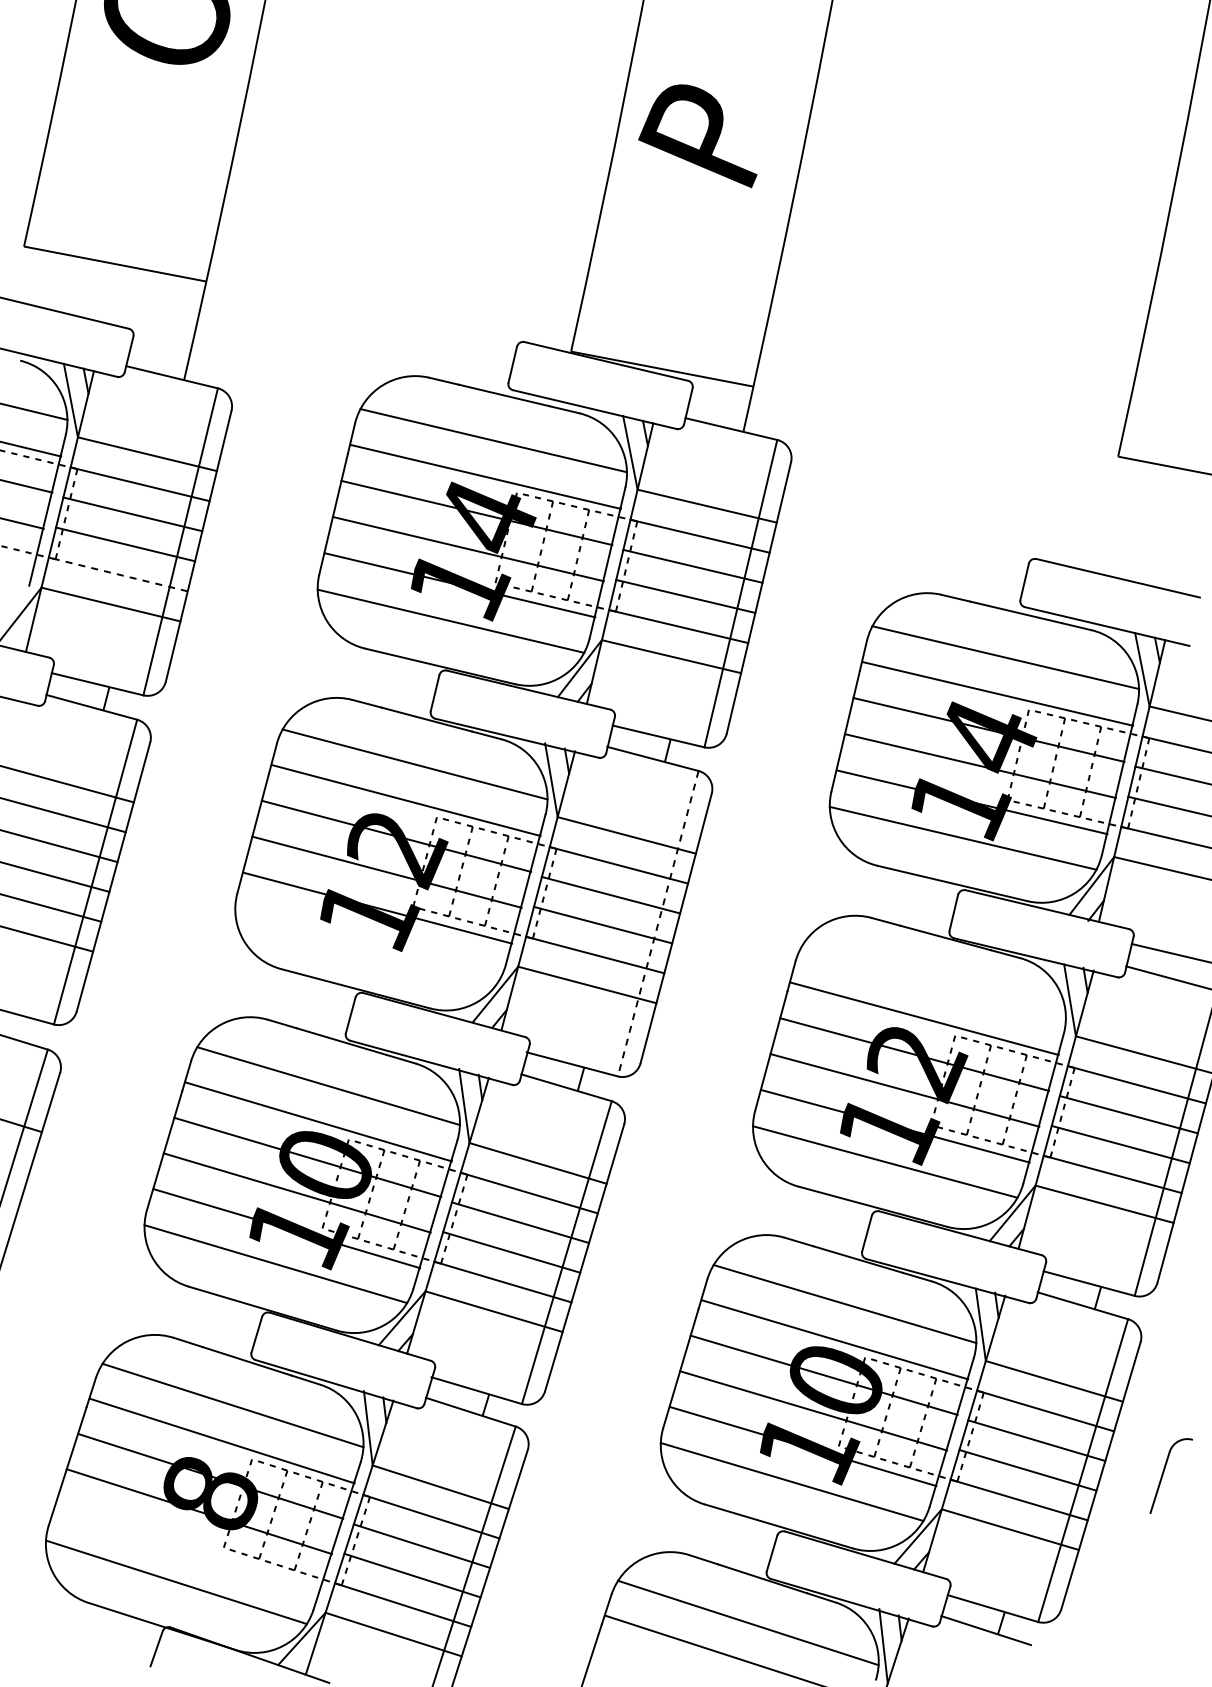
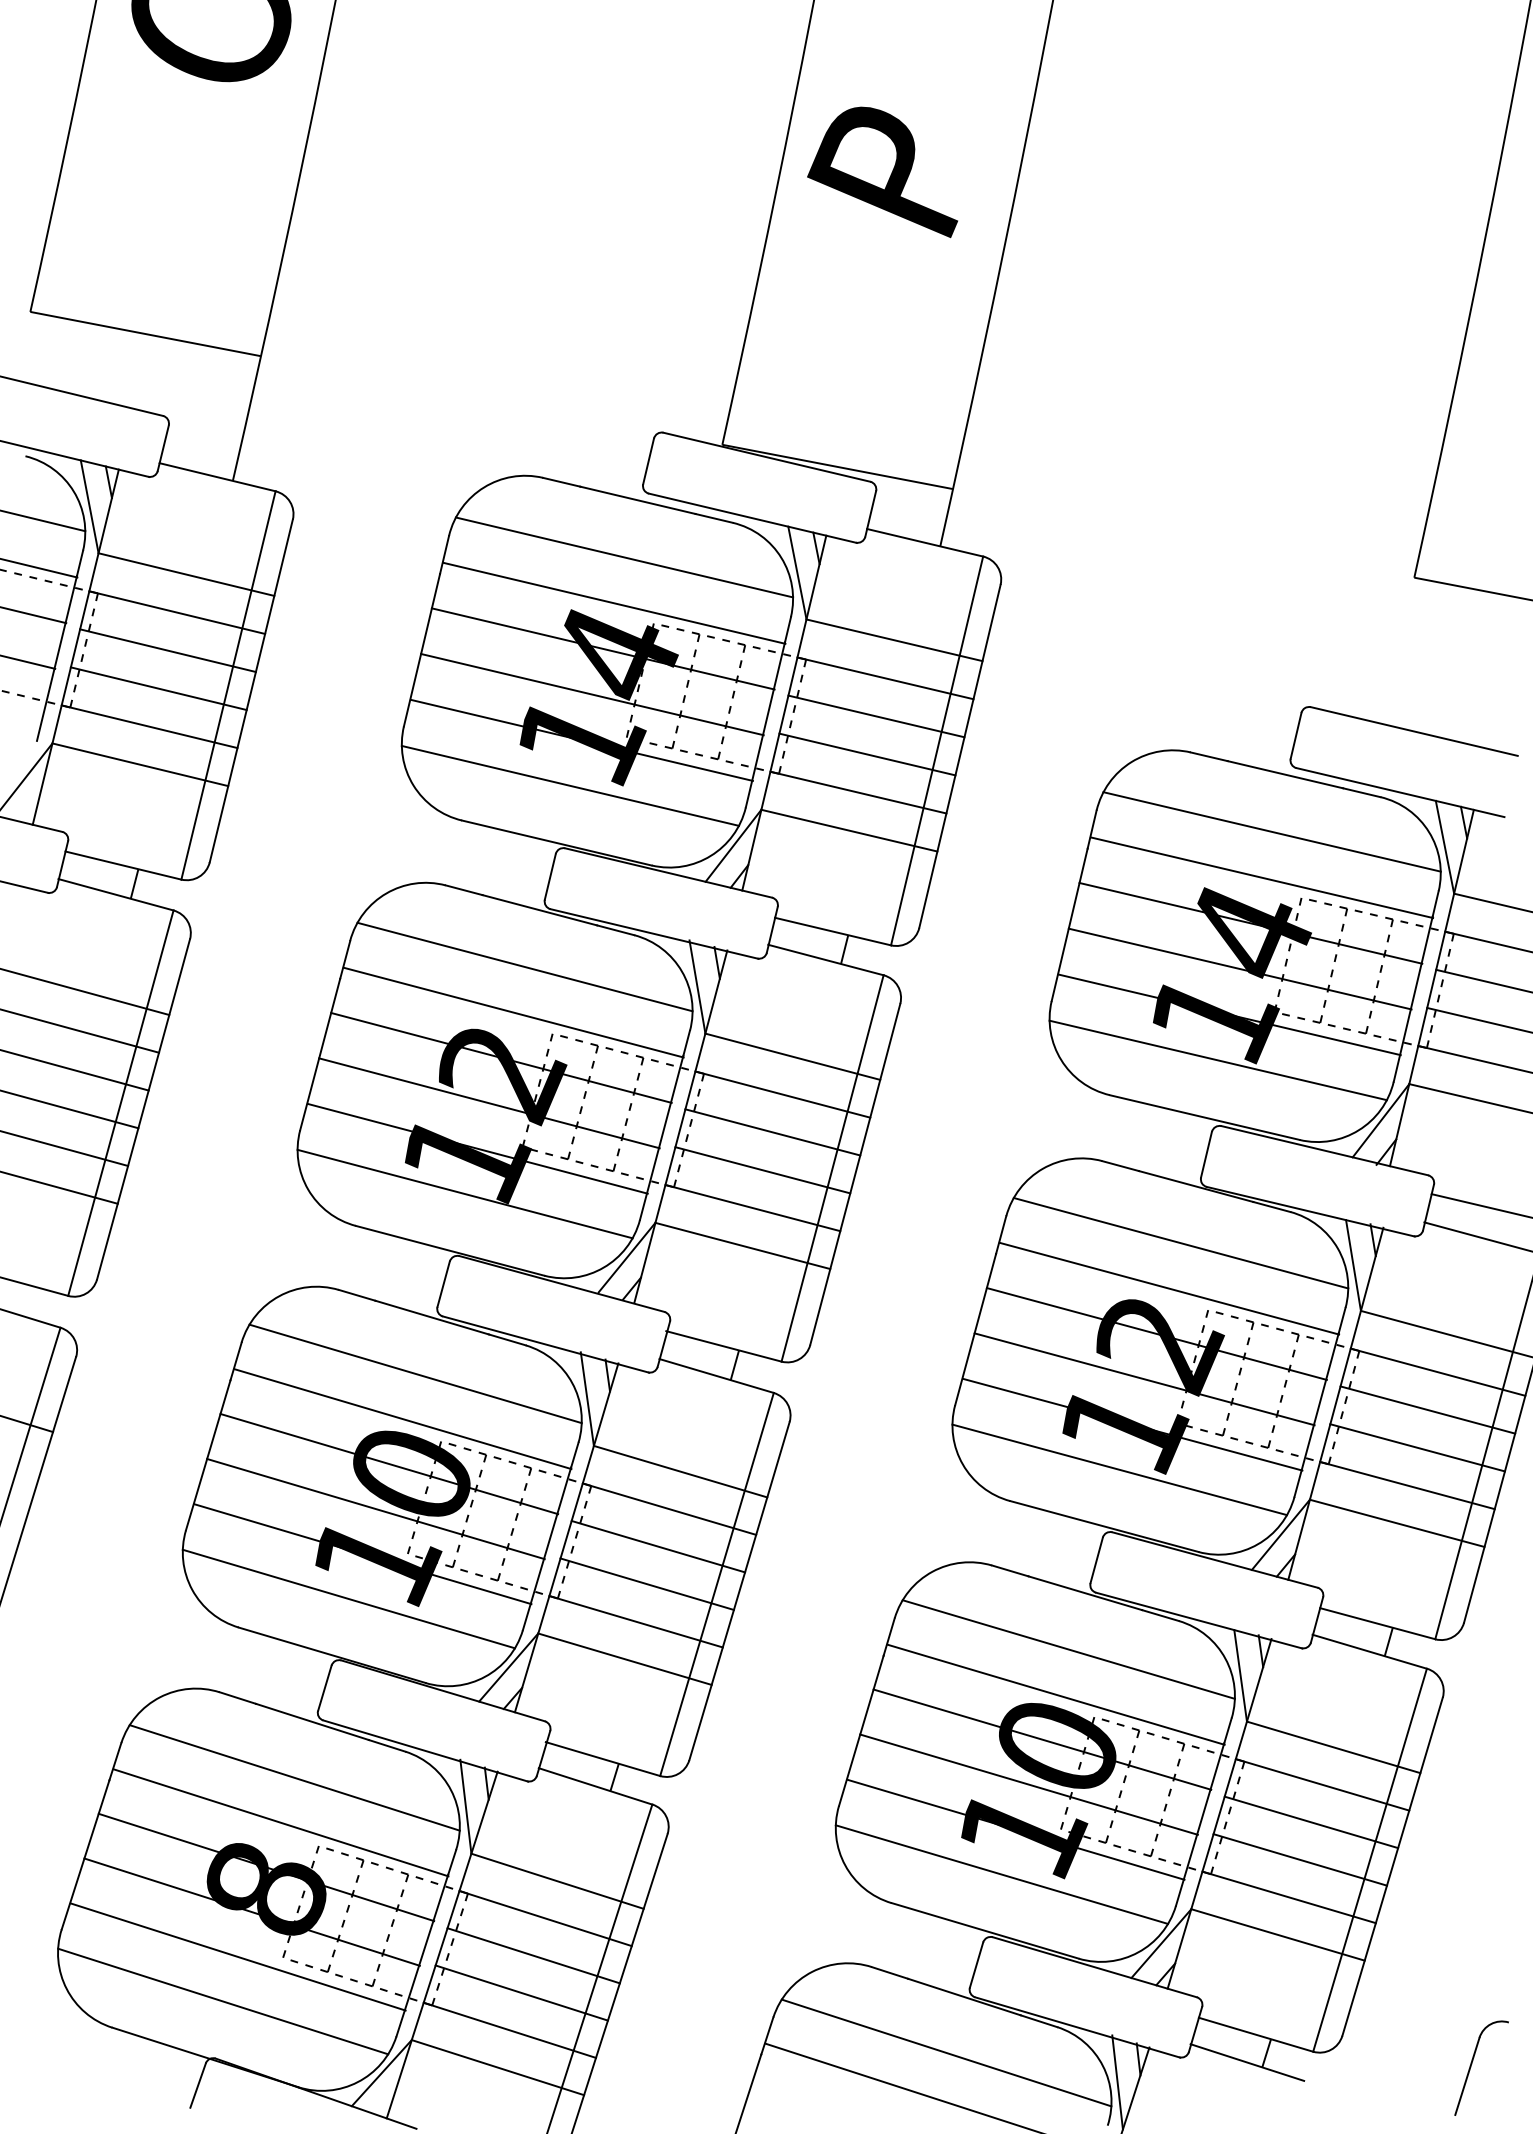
line: (117, 574) -> (148, 726), dashed -> solid
line: (658, 923) -> (832, 1168), dashed -> solid
line: (367, 943) -> (464, 1193), added
line: (933, 982) -> (1180, 1242), added
part: (1164, 1472) -> (1472, 2063), moved
line: (187, 1546) -> (237, 1956), added

